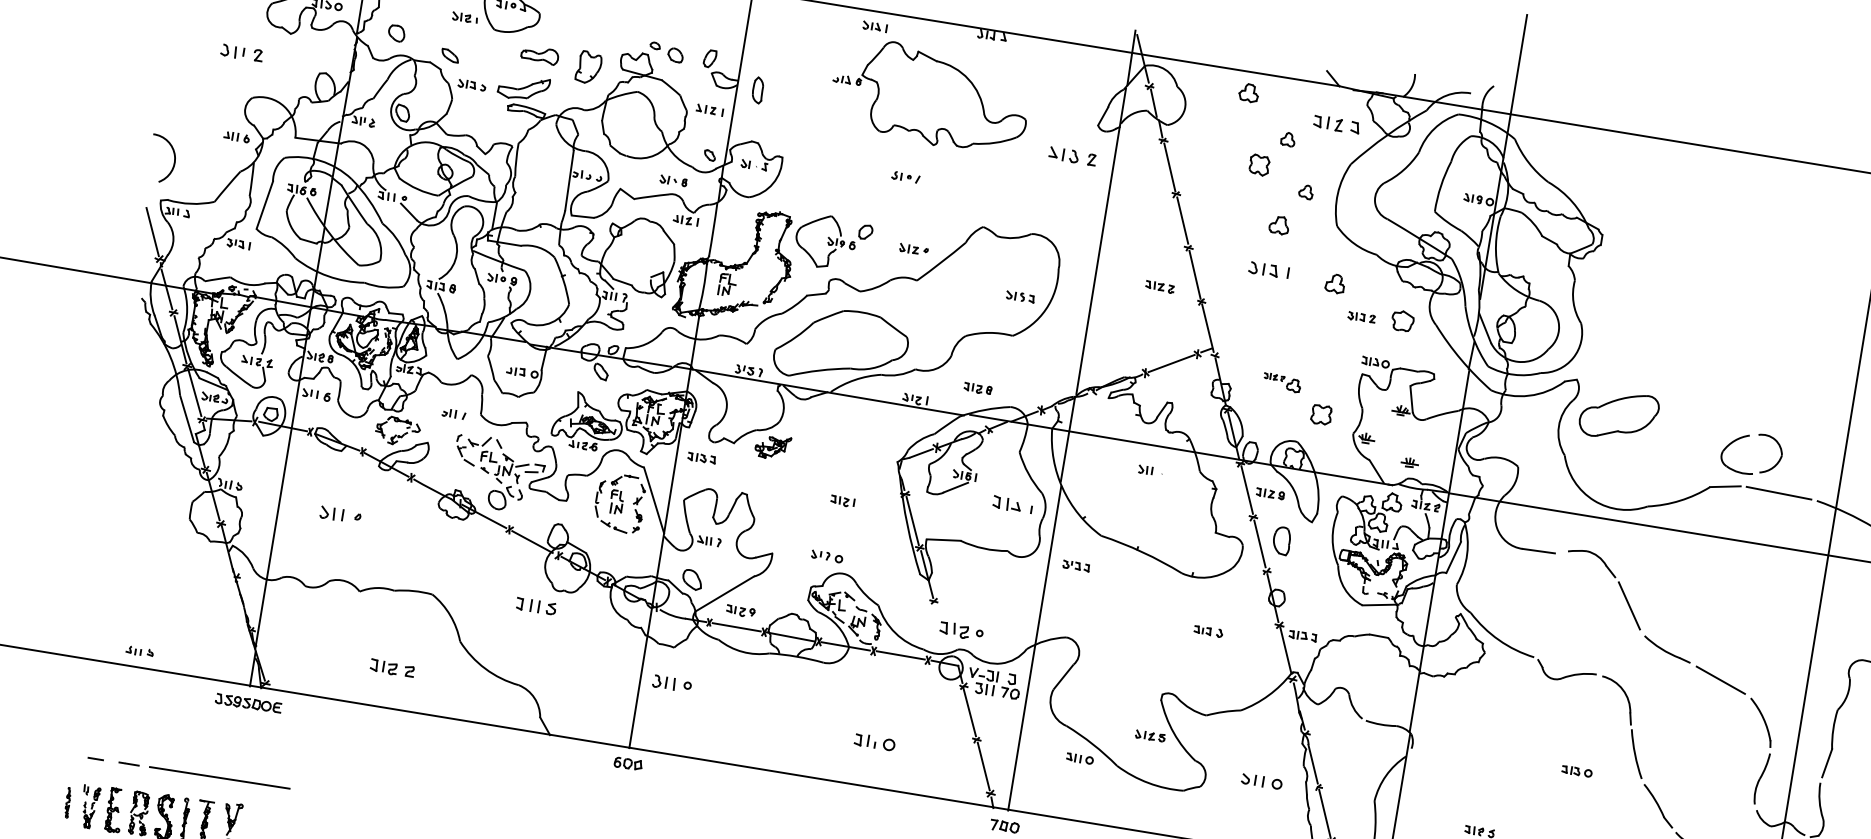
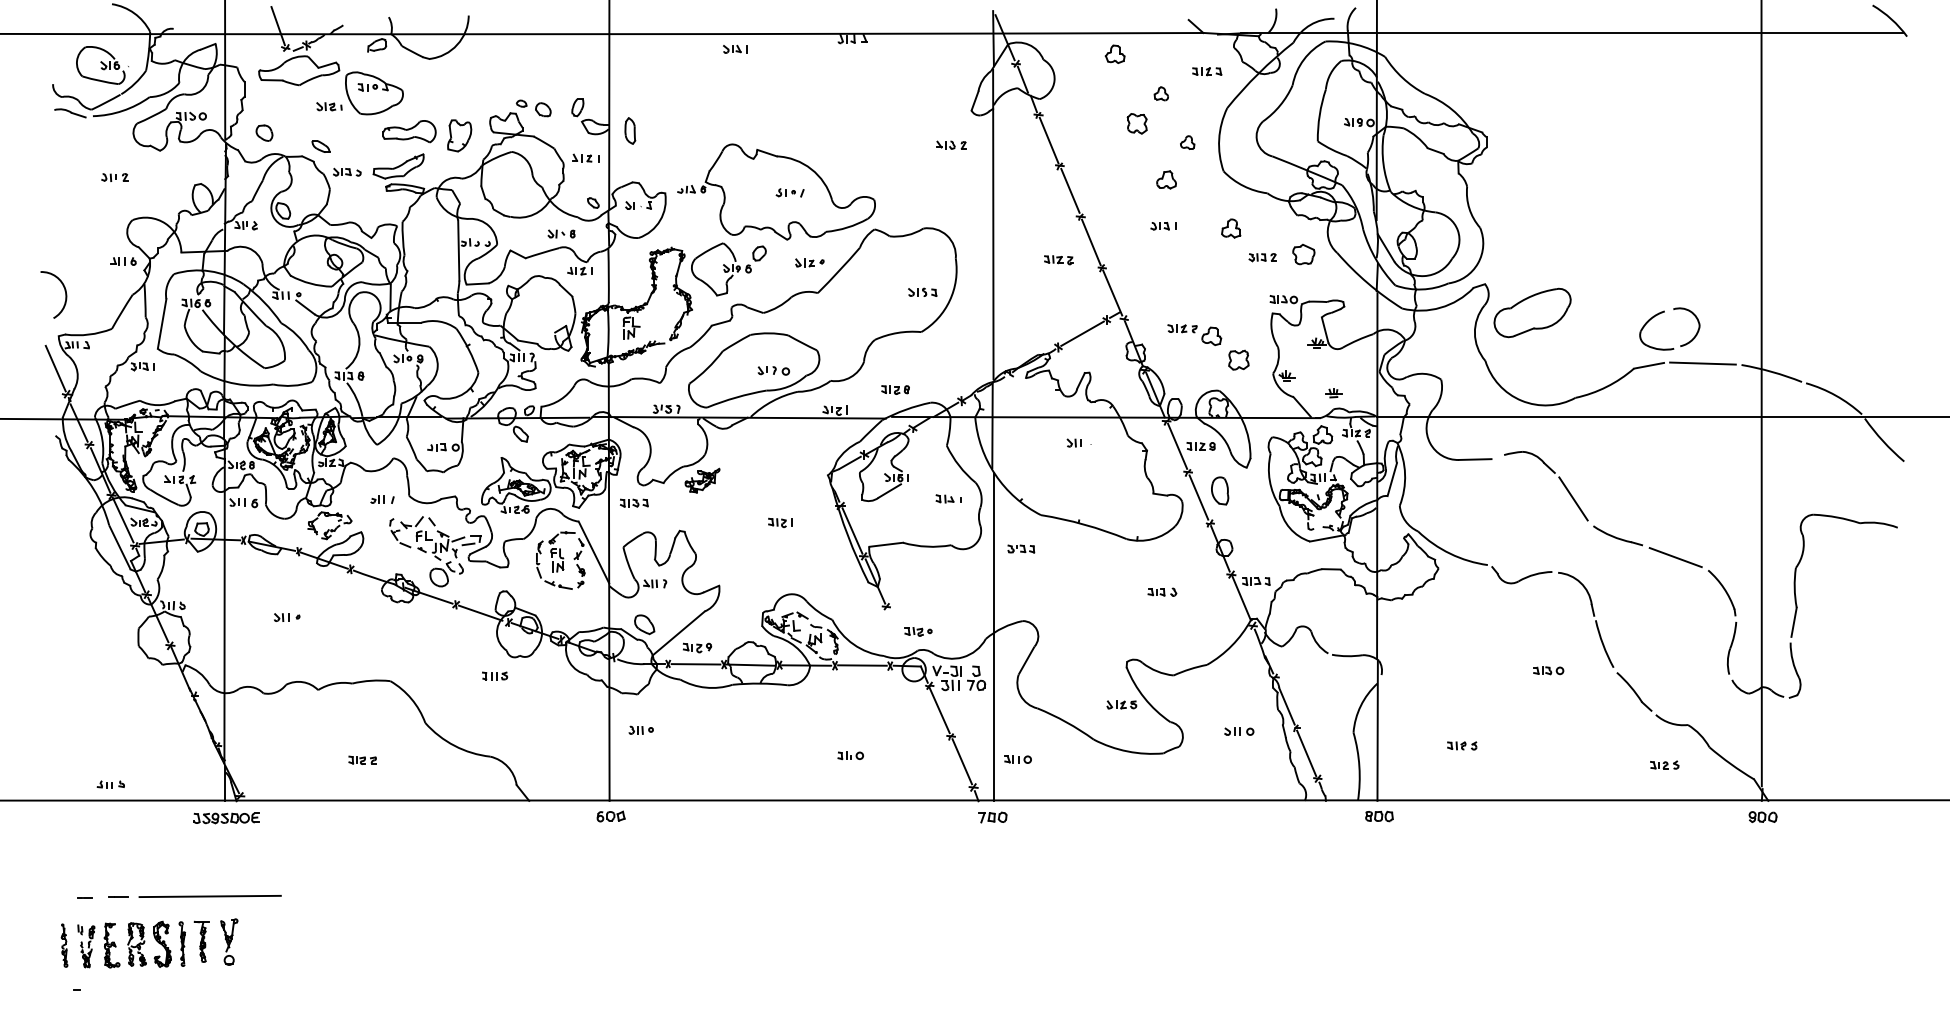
part: (241, 52) -> (114, 177), size x0.62
part: (540, 55) -> (409, 131), size x1.43
part: (930, 95) -> (776, 191), moved
part: (1337, 124) -> (1207, 71), size x0.62
part: (1072, 155) -> (951, 144), size x0.62
part: (1268, 270) -> (1163, 226), size x0.62
part: (1281, 382) -> (1194, 334), size x1.43
part: (1012, 504) -> (948, 498), size x0.62
part: (341, 515) -> (287, 617), size x0.62
part: (826, 556) -> (773, 370), moved
part: (537, 605) -> (495, 675), size x0.62
part: (961, 630) -> (918, 631), size x0.62
part: (392, 667) -> (362, 759), size x0.62
part: (671, 682) -> (640, 729), size x0.62
part: (874, 742) -> (850, 755), size x0.62
part: (1079, 758) -> (1017, 759), moved
part: (1262, 781) -> (1239, 731), size x0.71
part: (68, 802) -> (64, 945), size x1.43

